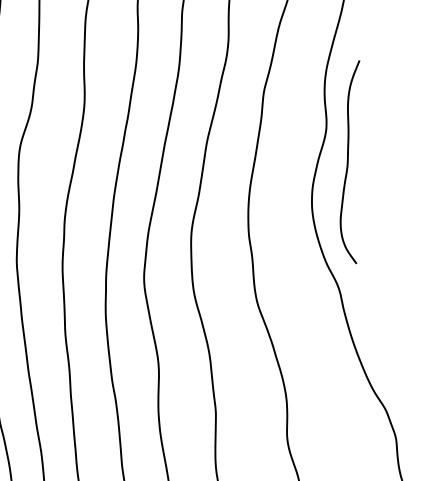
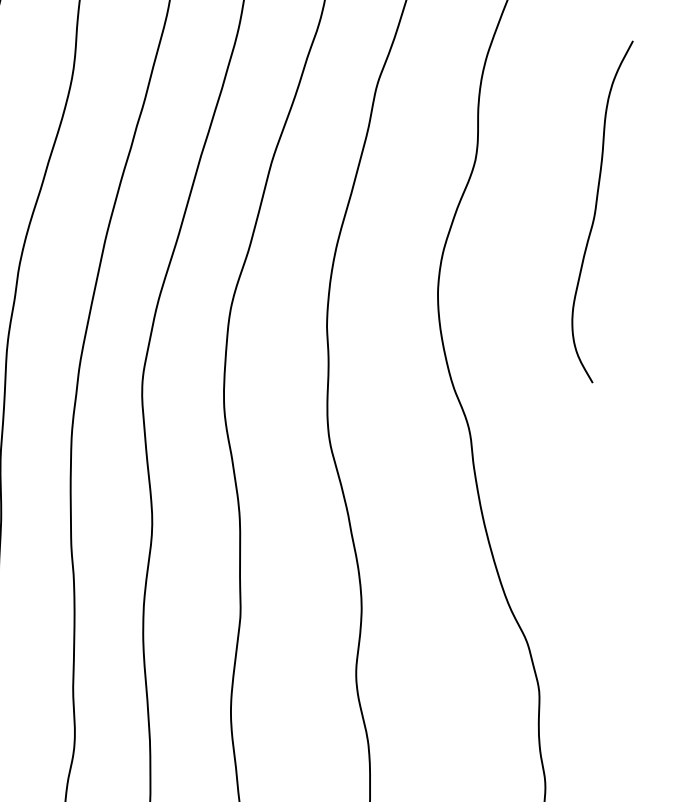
curve: (348, 161) -> (596, 209), moved

